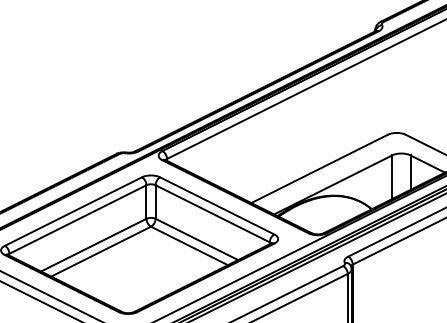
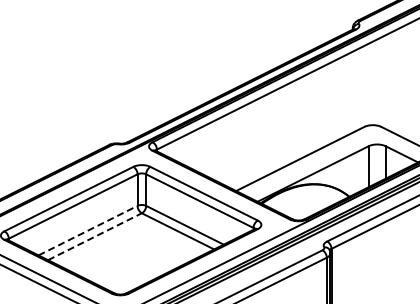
line: (94, 245) -> (88, 230), solid -> dashed
line: (101, 251) -> (95, 236), solid -> dashed

